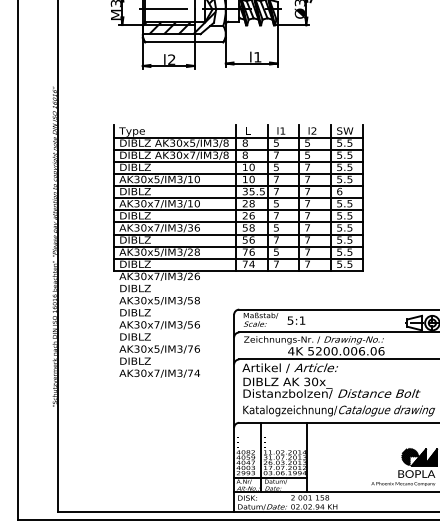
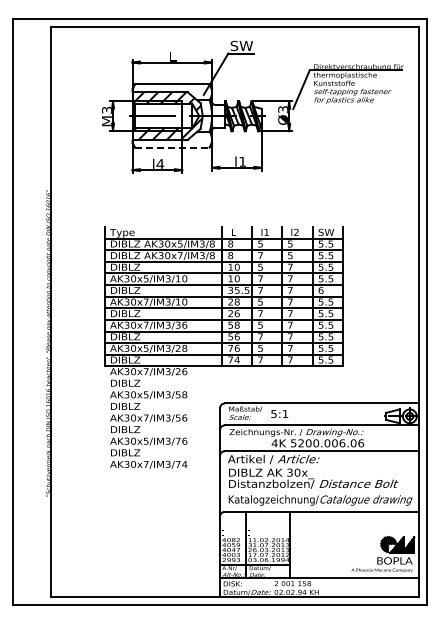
line: (184, 42) -> (172, 147), solid -> dashed
text: (171, 59) -> (160, 163), l2 -> l4

